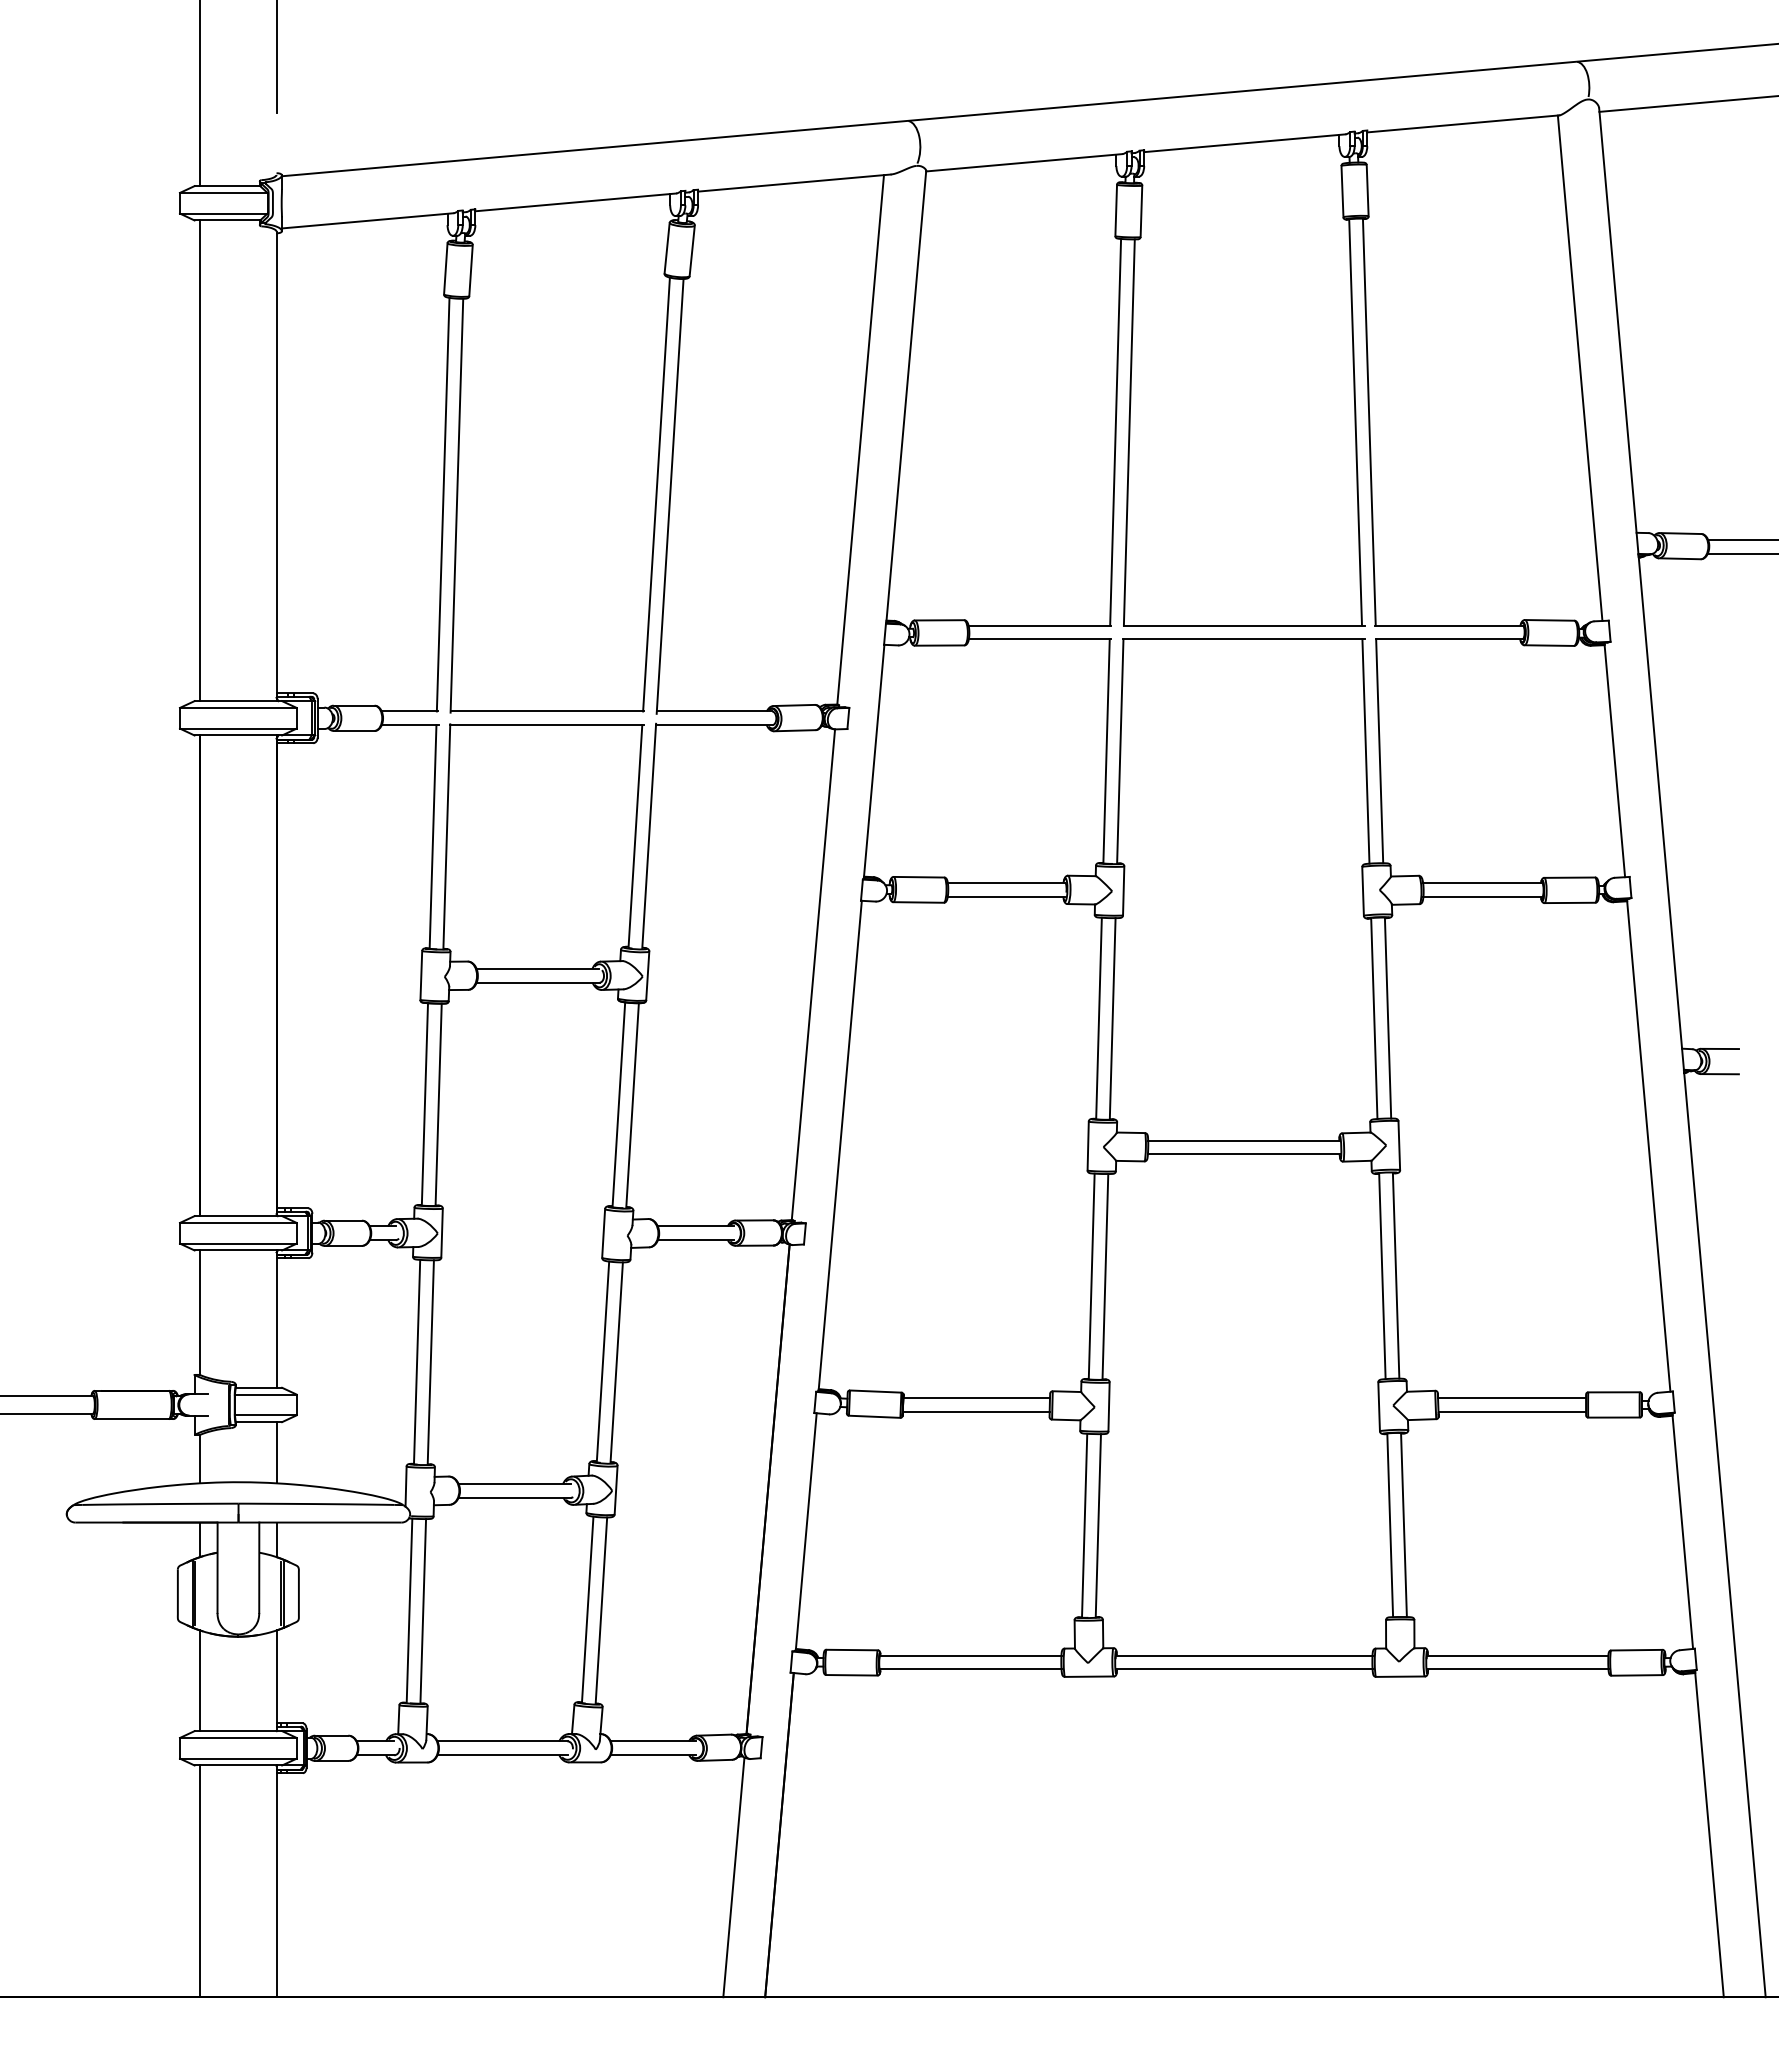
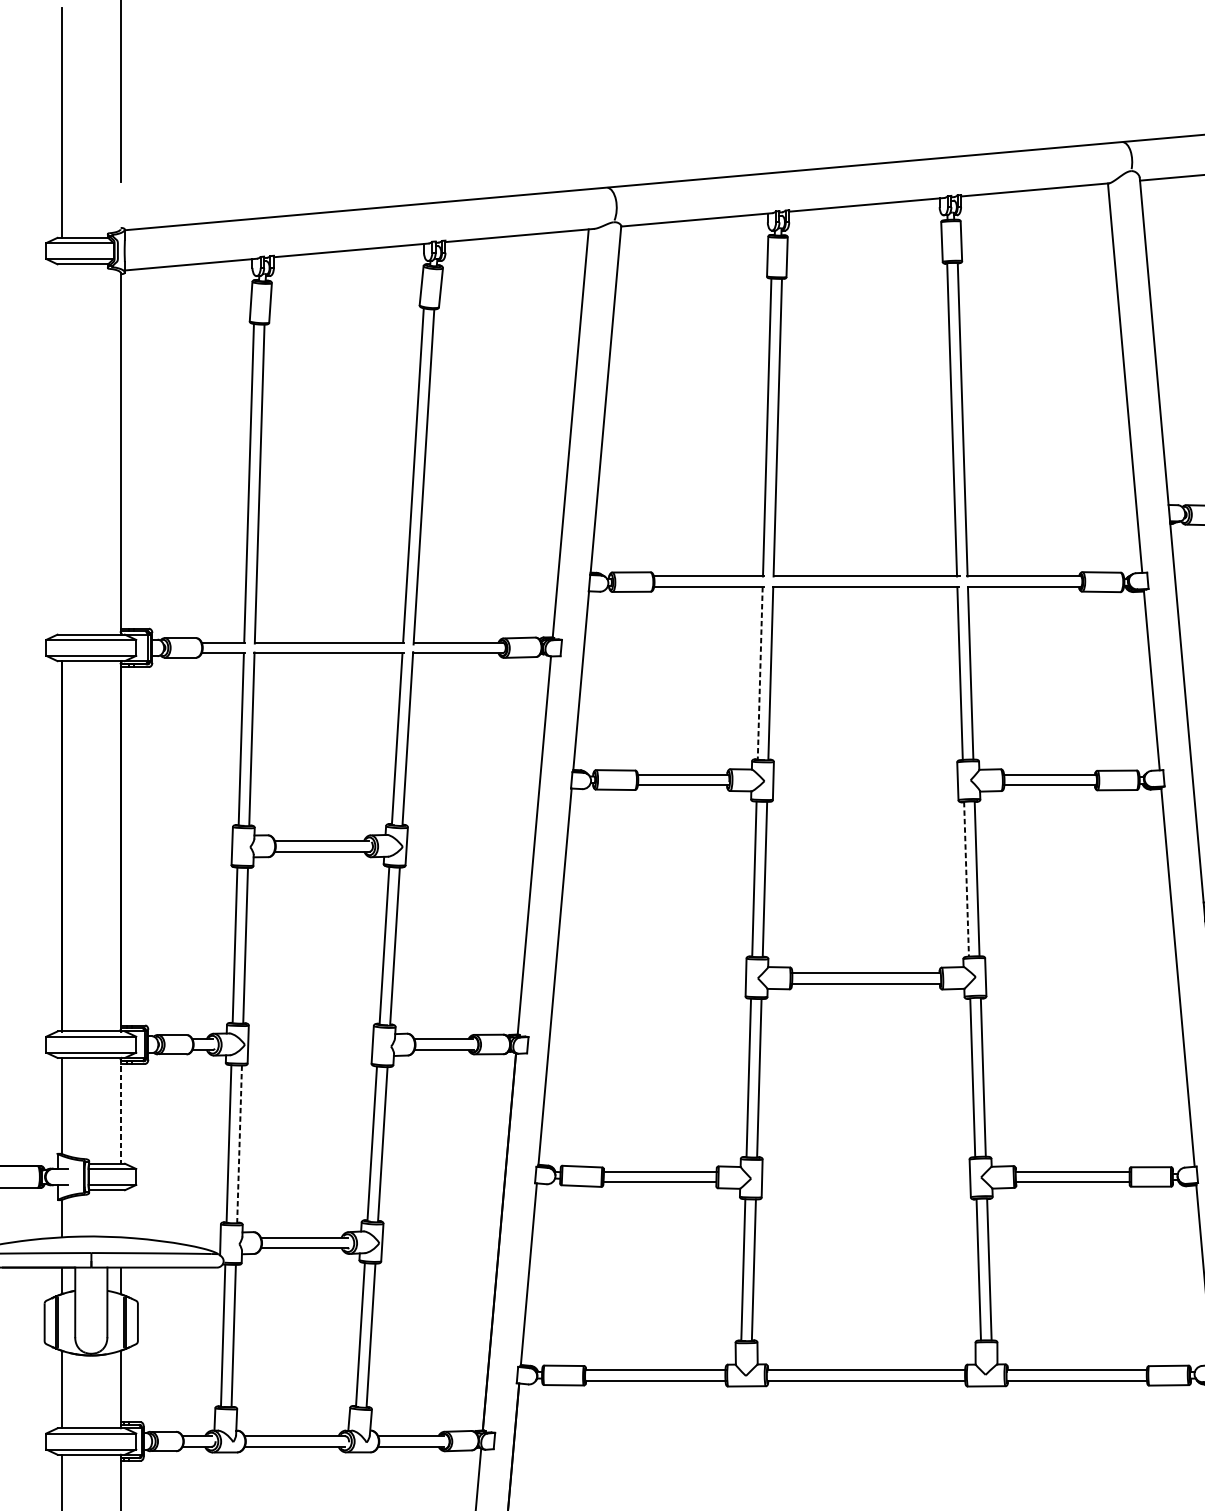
line: (200, 460) -> (62, 449), removed
line: (1106, 751) -> (760, 673), solid -> dashed
line: (1374, 1019) -> (966, 879), solid -> dashed
line: (276, 1319) -> (120, 1111), solid -> dashed
line: (430, 1362) -> (239, 1144), solid -> dashed
line: (276, 1452) -> (120, 1213), removed

